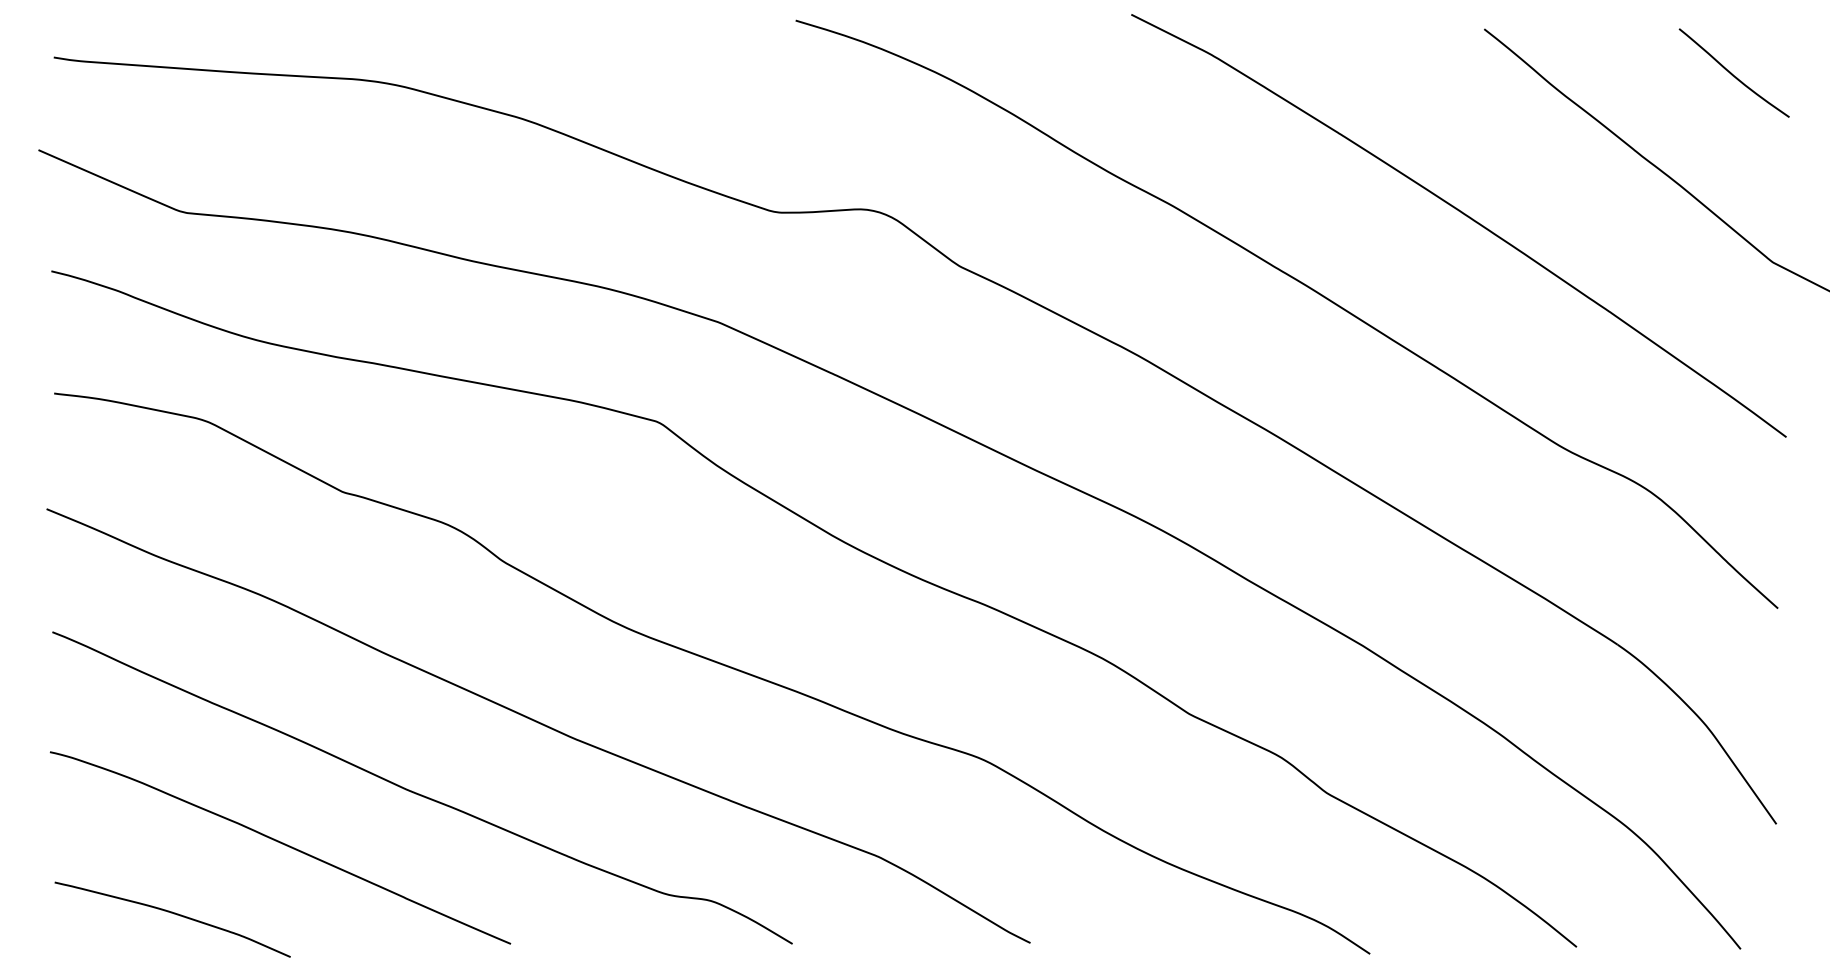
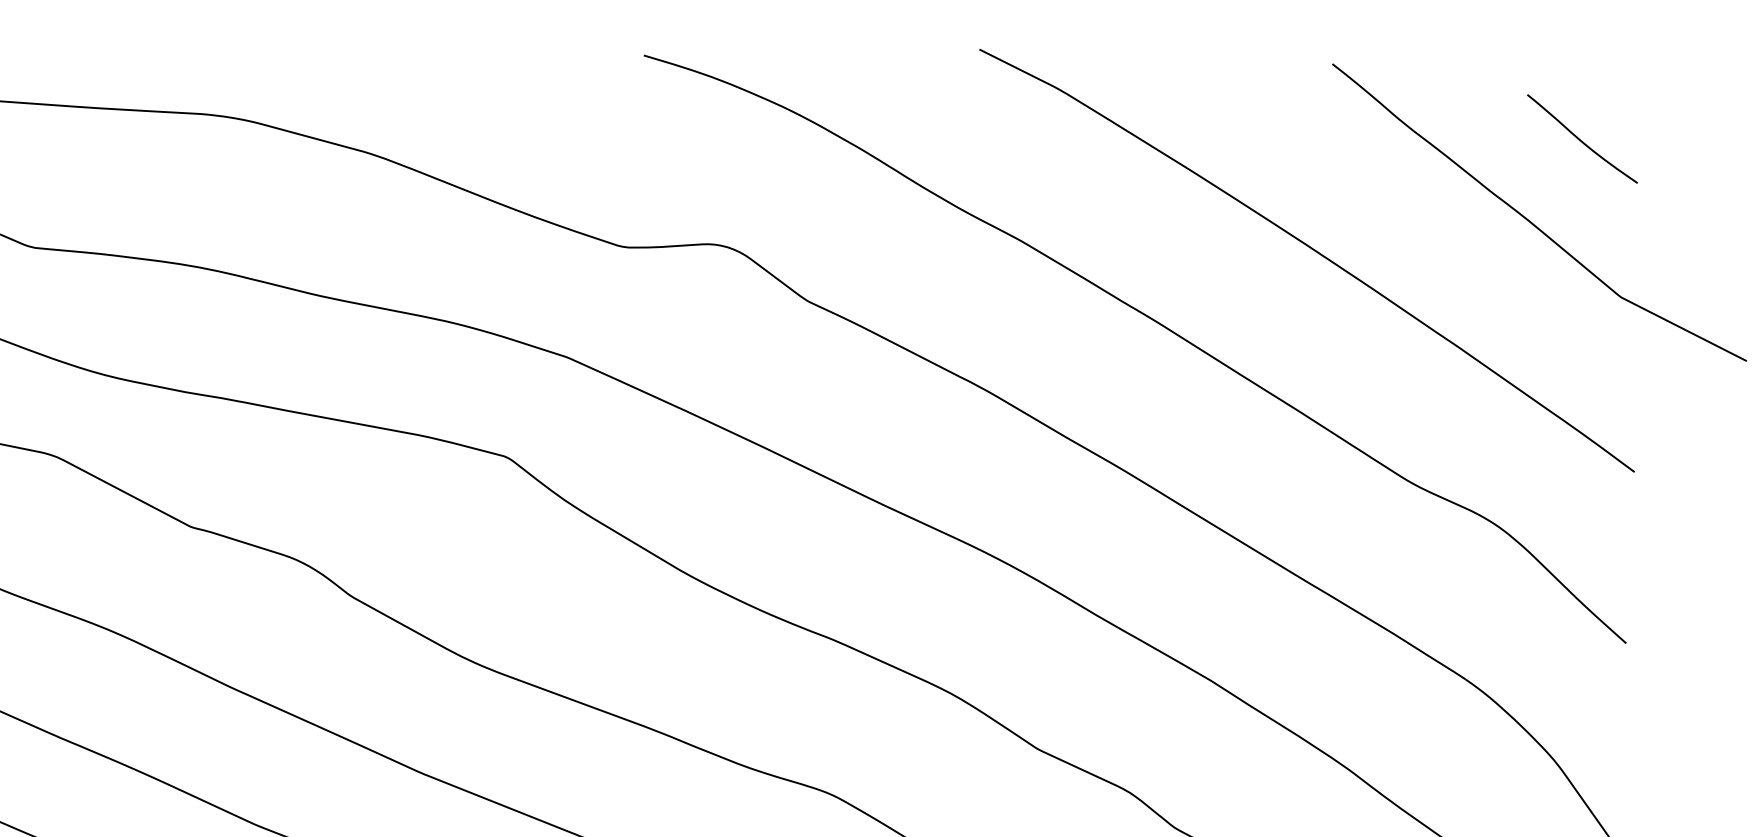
curve: (1732, 73) -> (1580, 139), moved

